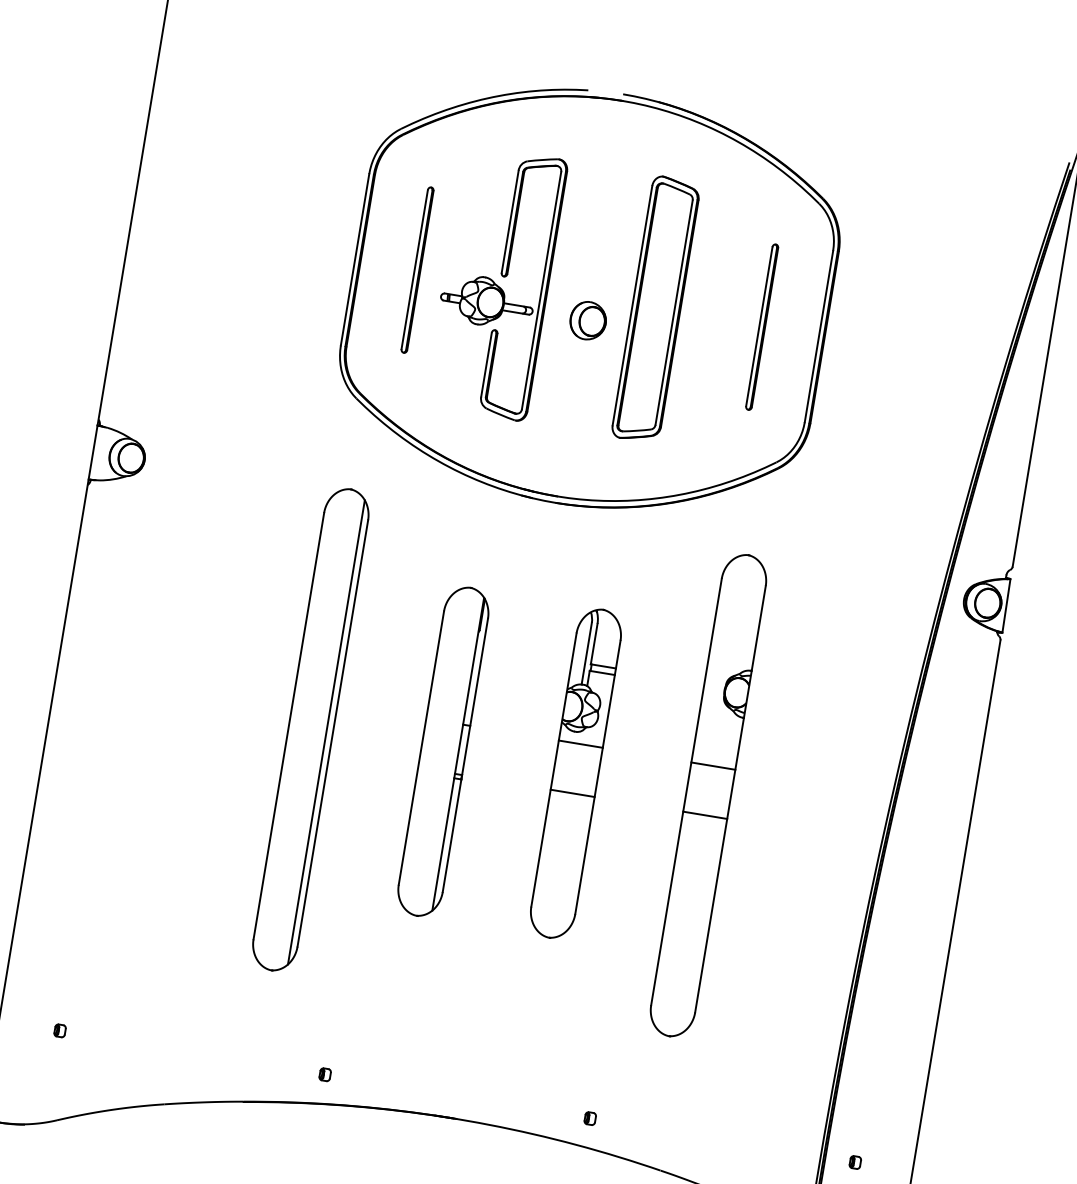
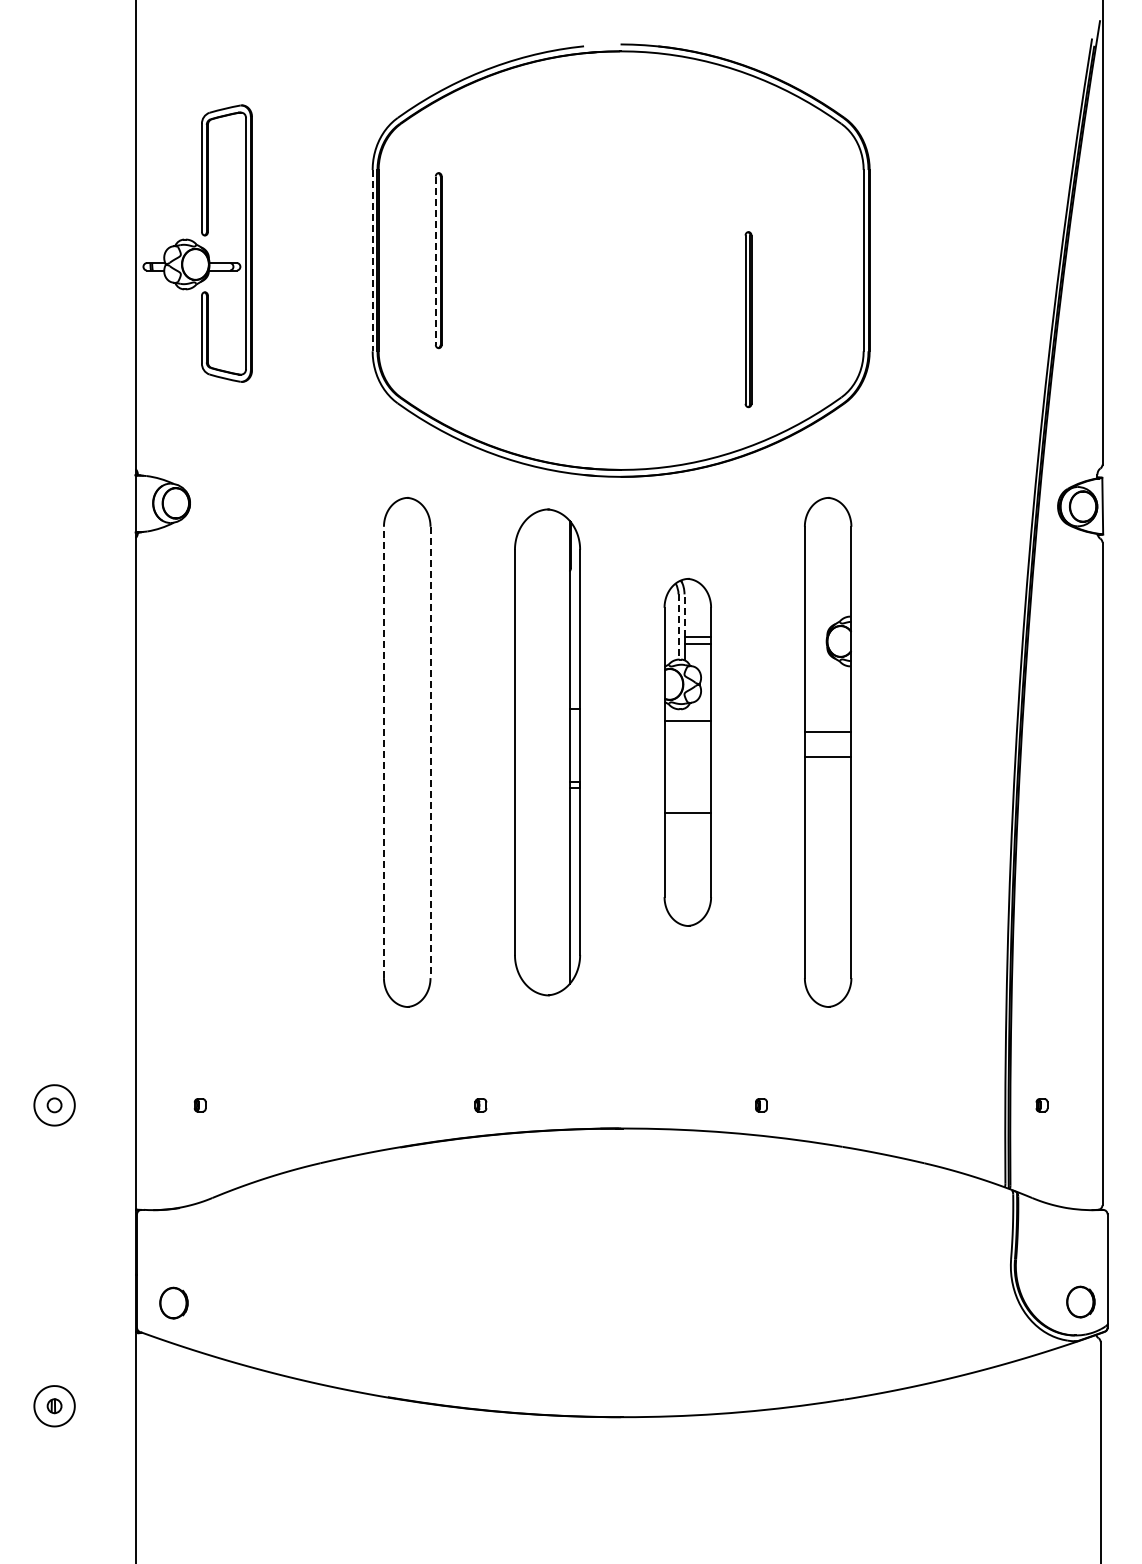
line: (354, 259) -> (372, 260), solid -> dashed
line: (414, 270) -> (435, 261), solid -> dashed
part: (495, 282) -> (197, 243), moved
part: (656, 309) -> (691, 260), removed
part: (587, 320) -> (622, 283), removed
part: (762, 327) -> (748, 319), moved
line: (594, 643) -> (684, 615), solid -> dashed
line: (586, 653) -> (678, 626), solid -> dashed
line: (288, 726) -> (383, 752), solid -> dashed
line: (326, 732) -> (423, 752), removed
line: (332, 733) -> (430, 752), solid -> dashed
part: (443, 751) -> (547, 752), size x1.4
line: (712, 766) -> (827, 757), moved
line: (572, 793) -> (687, 813), moved
line: (704, 815) -> (827, 732), moved

